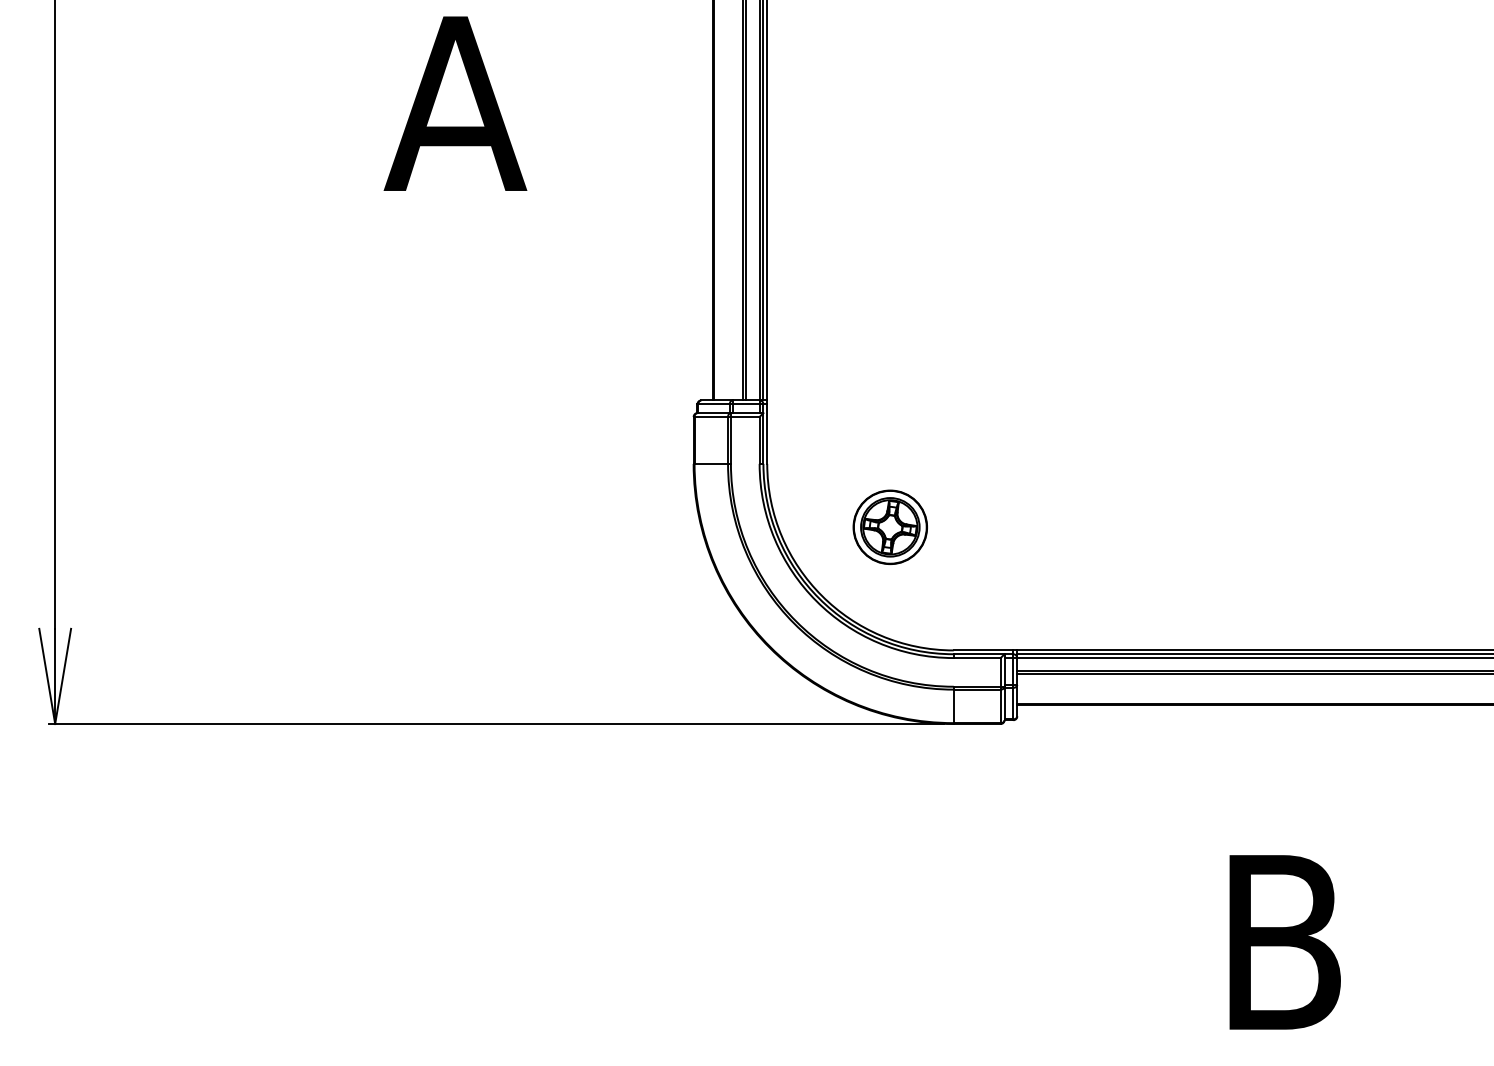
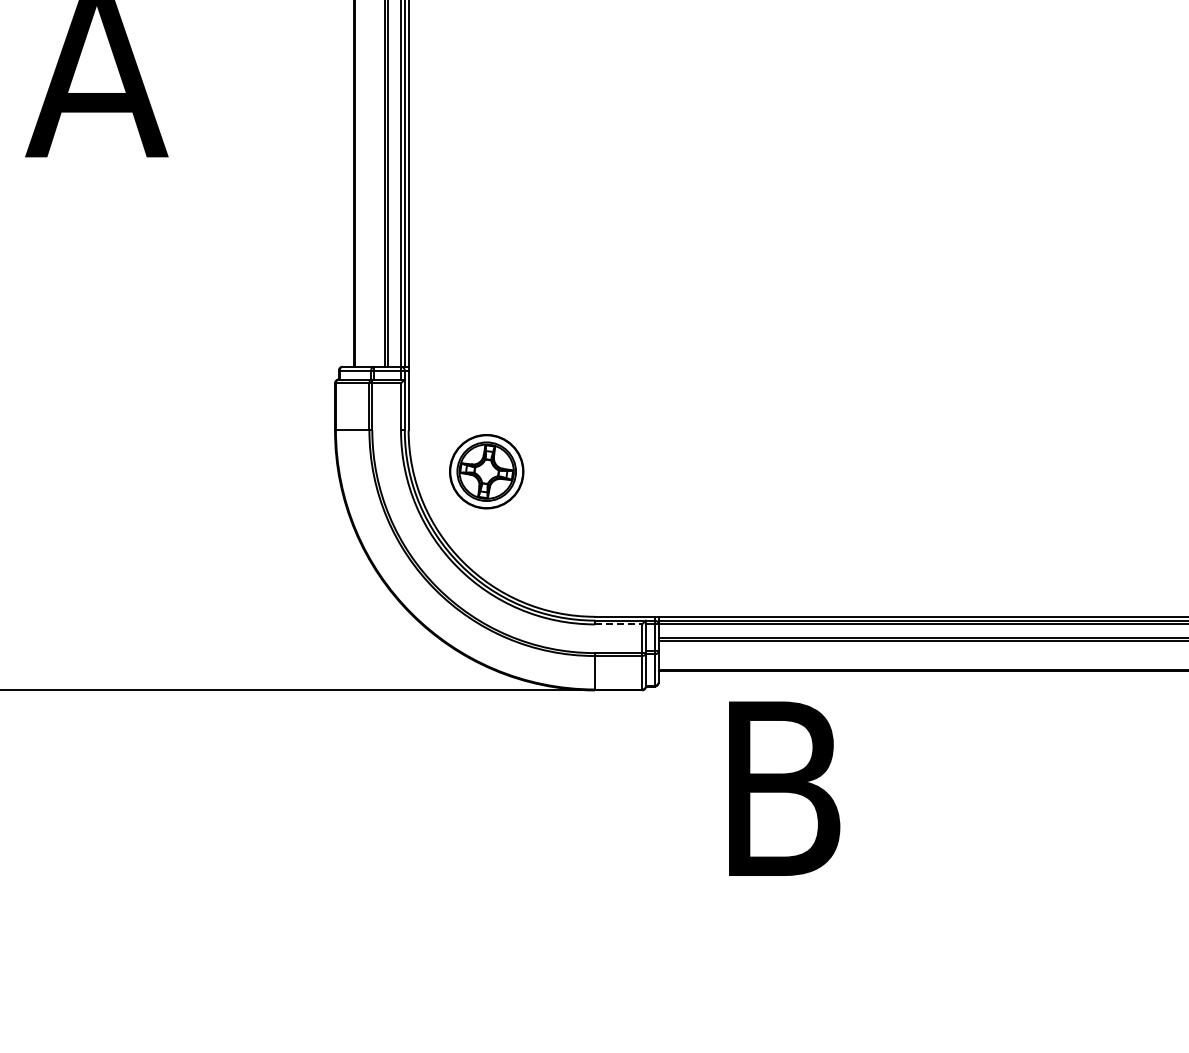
part: (889, 526) -> (485, 470), moved
line: (977, 658) -> (618, 624), solid -> dashed
text: (1284, 942) -> (783, 788), moved

